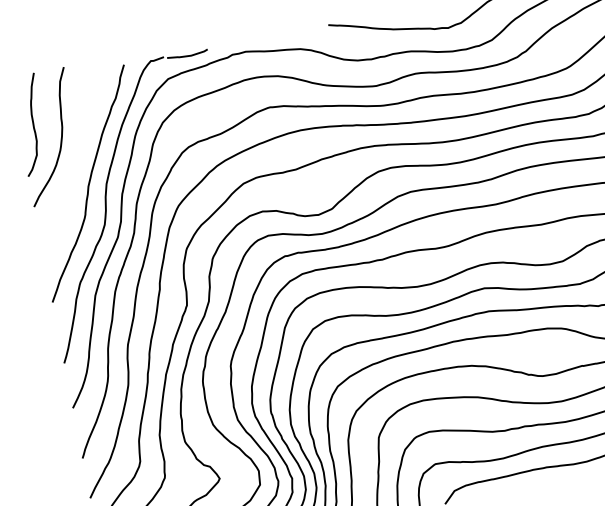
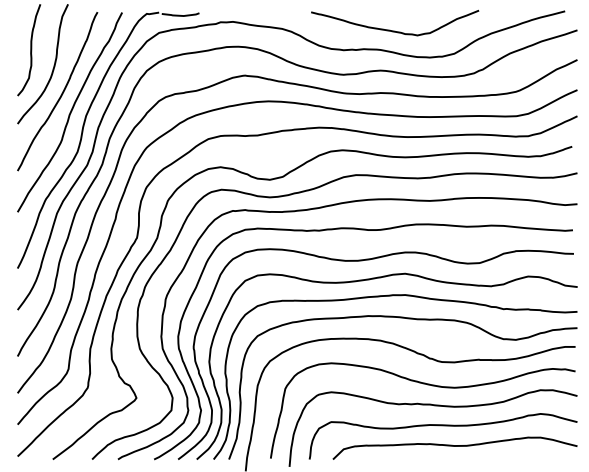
curve: (75, 164) -> (61, 93), added

